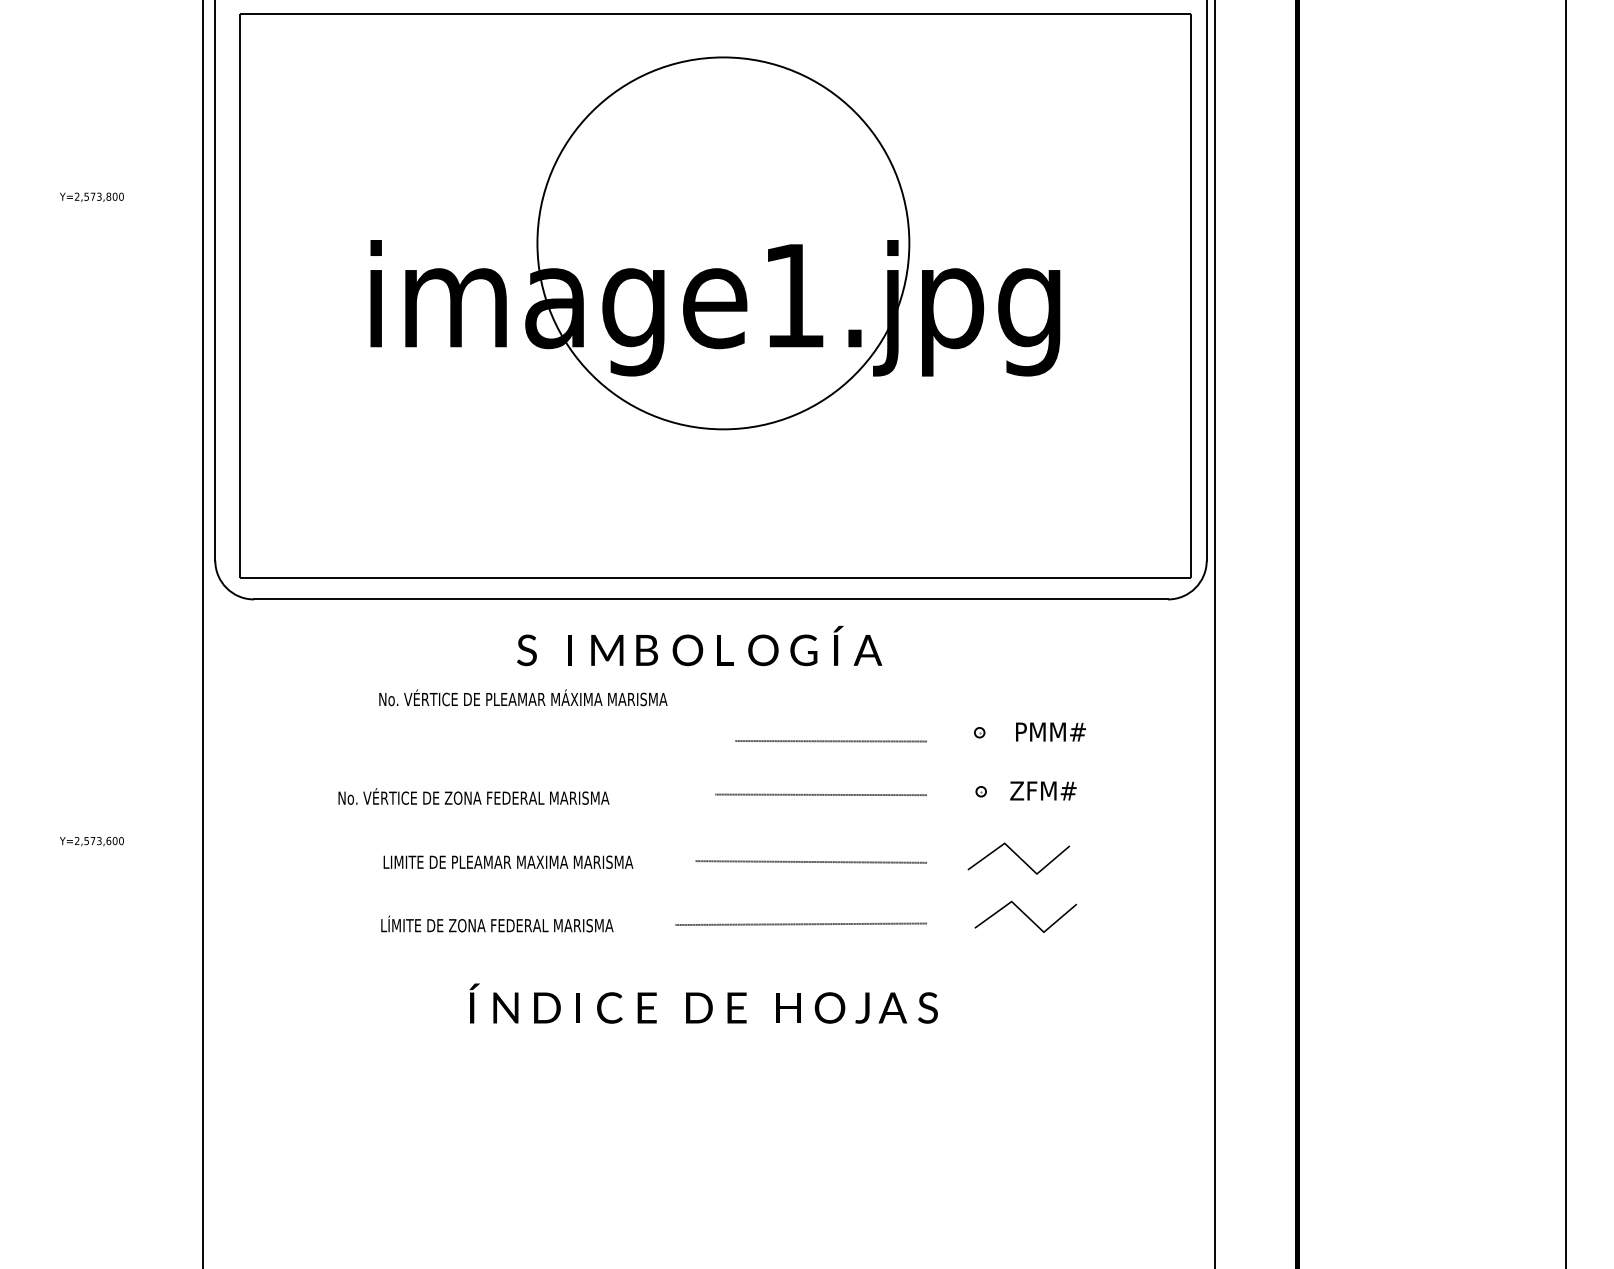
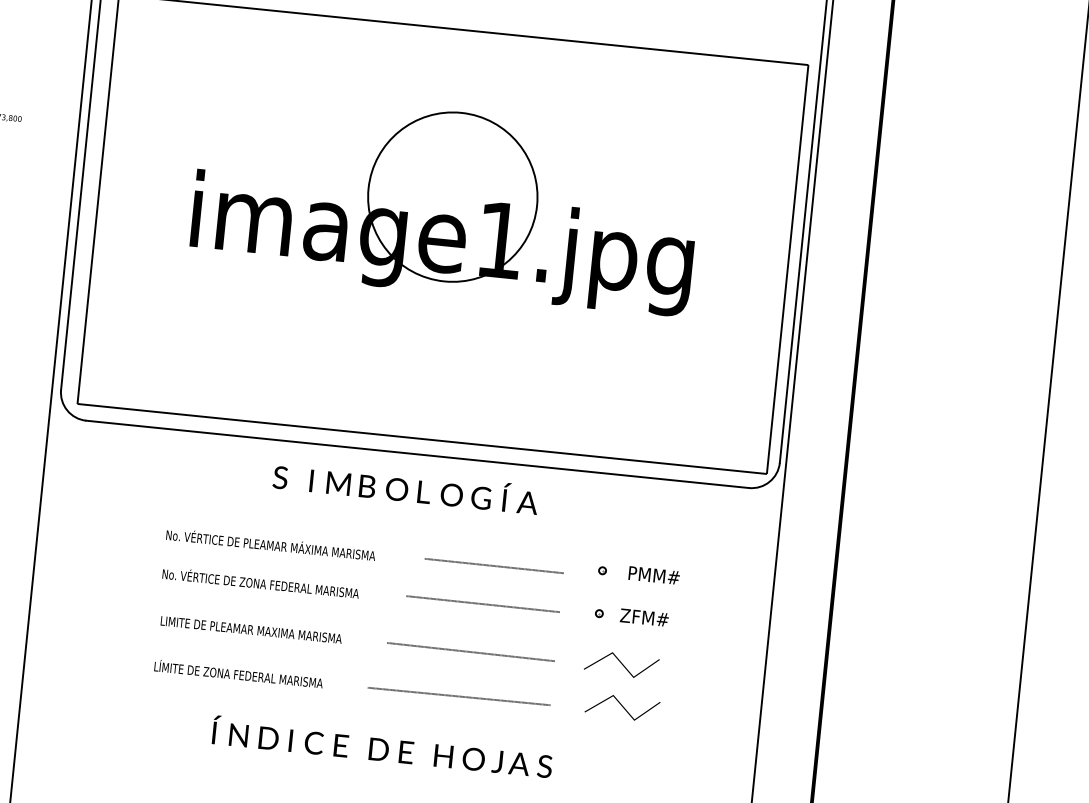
circle: (723, 243) -> (452, 197), size x0.62
text: (523, 697) -> (271, 544), moved
text: (473, 796) -> (260, 582), moved

